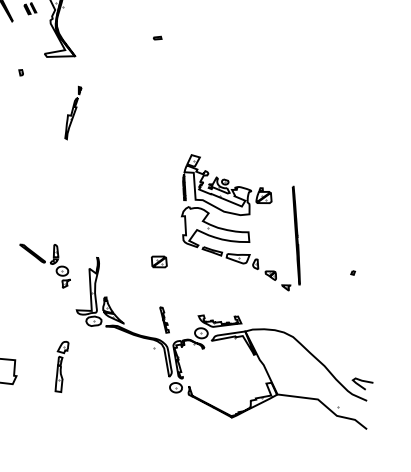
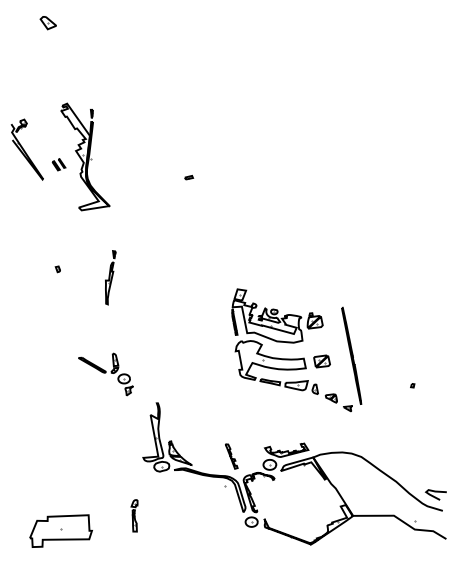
part: (20, 72) -> (57, 269), moved
part: (72, 112) -> (110, 277), moved
part: (158, 261) -> (321, 361), moved
part: (44, 264) -> (105, 374), moved
part: (60, 366) -> (134, 515), size x0.62

